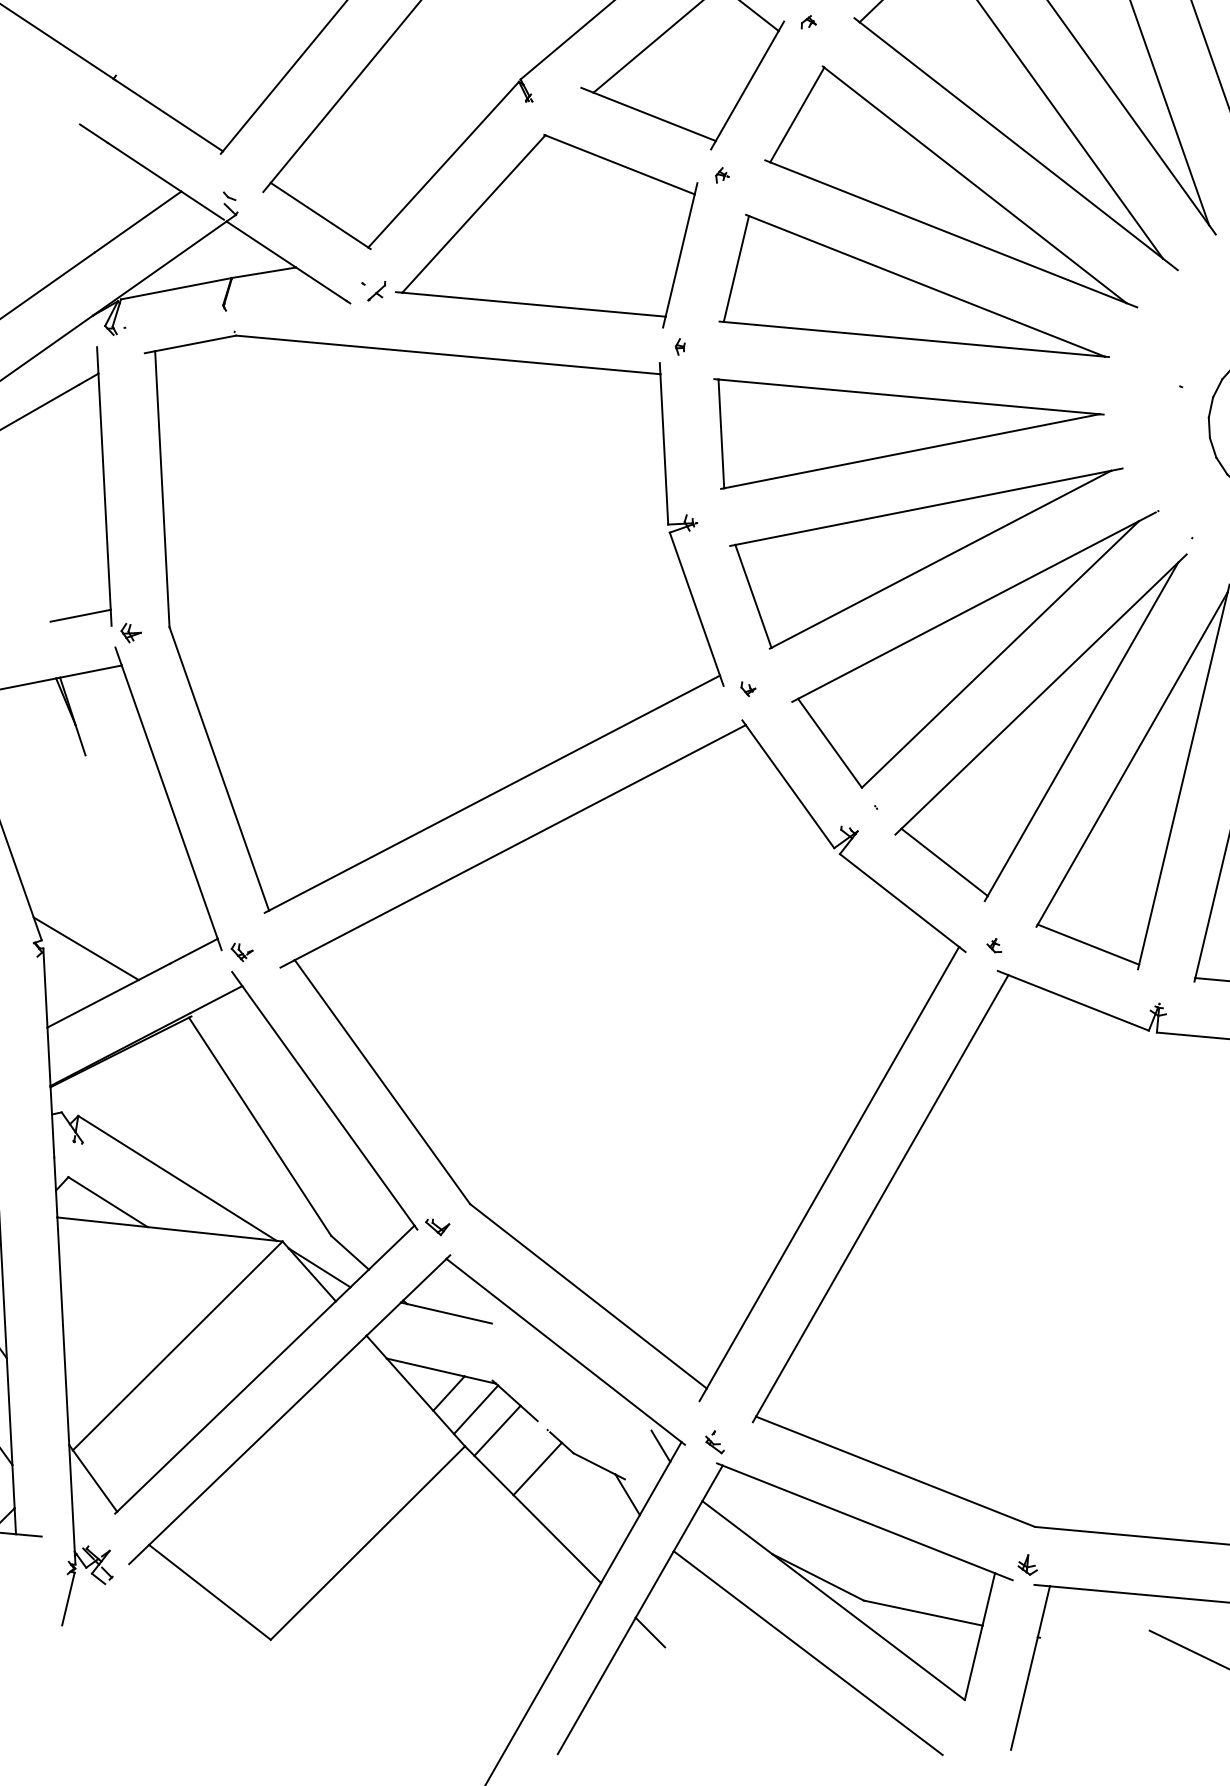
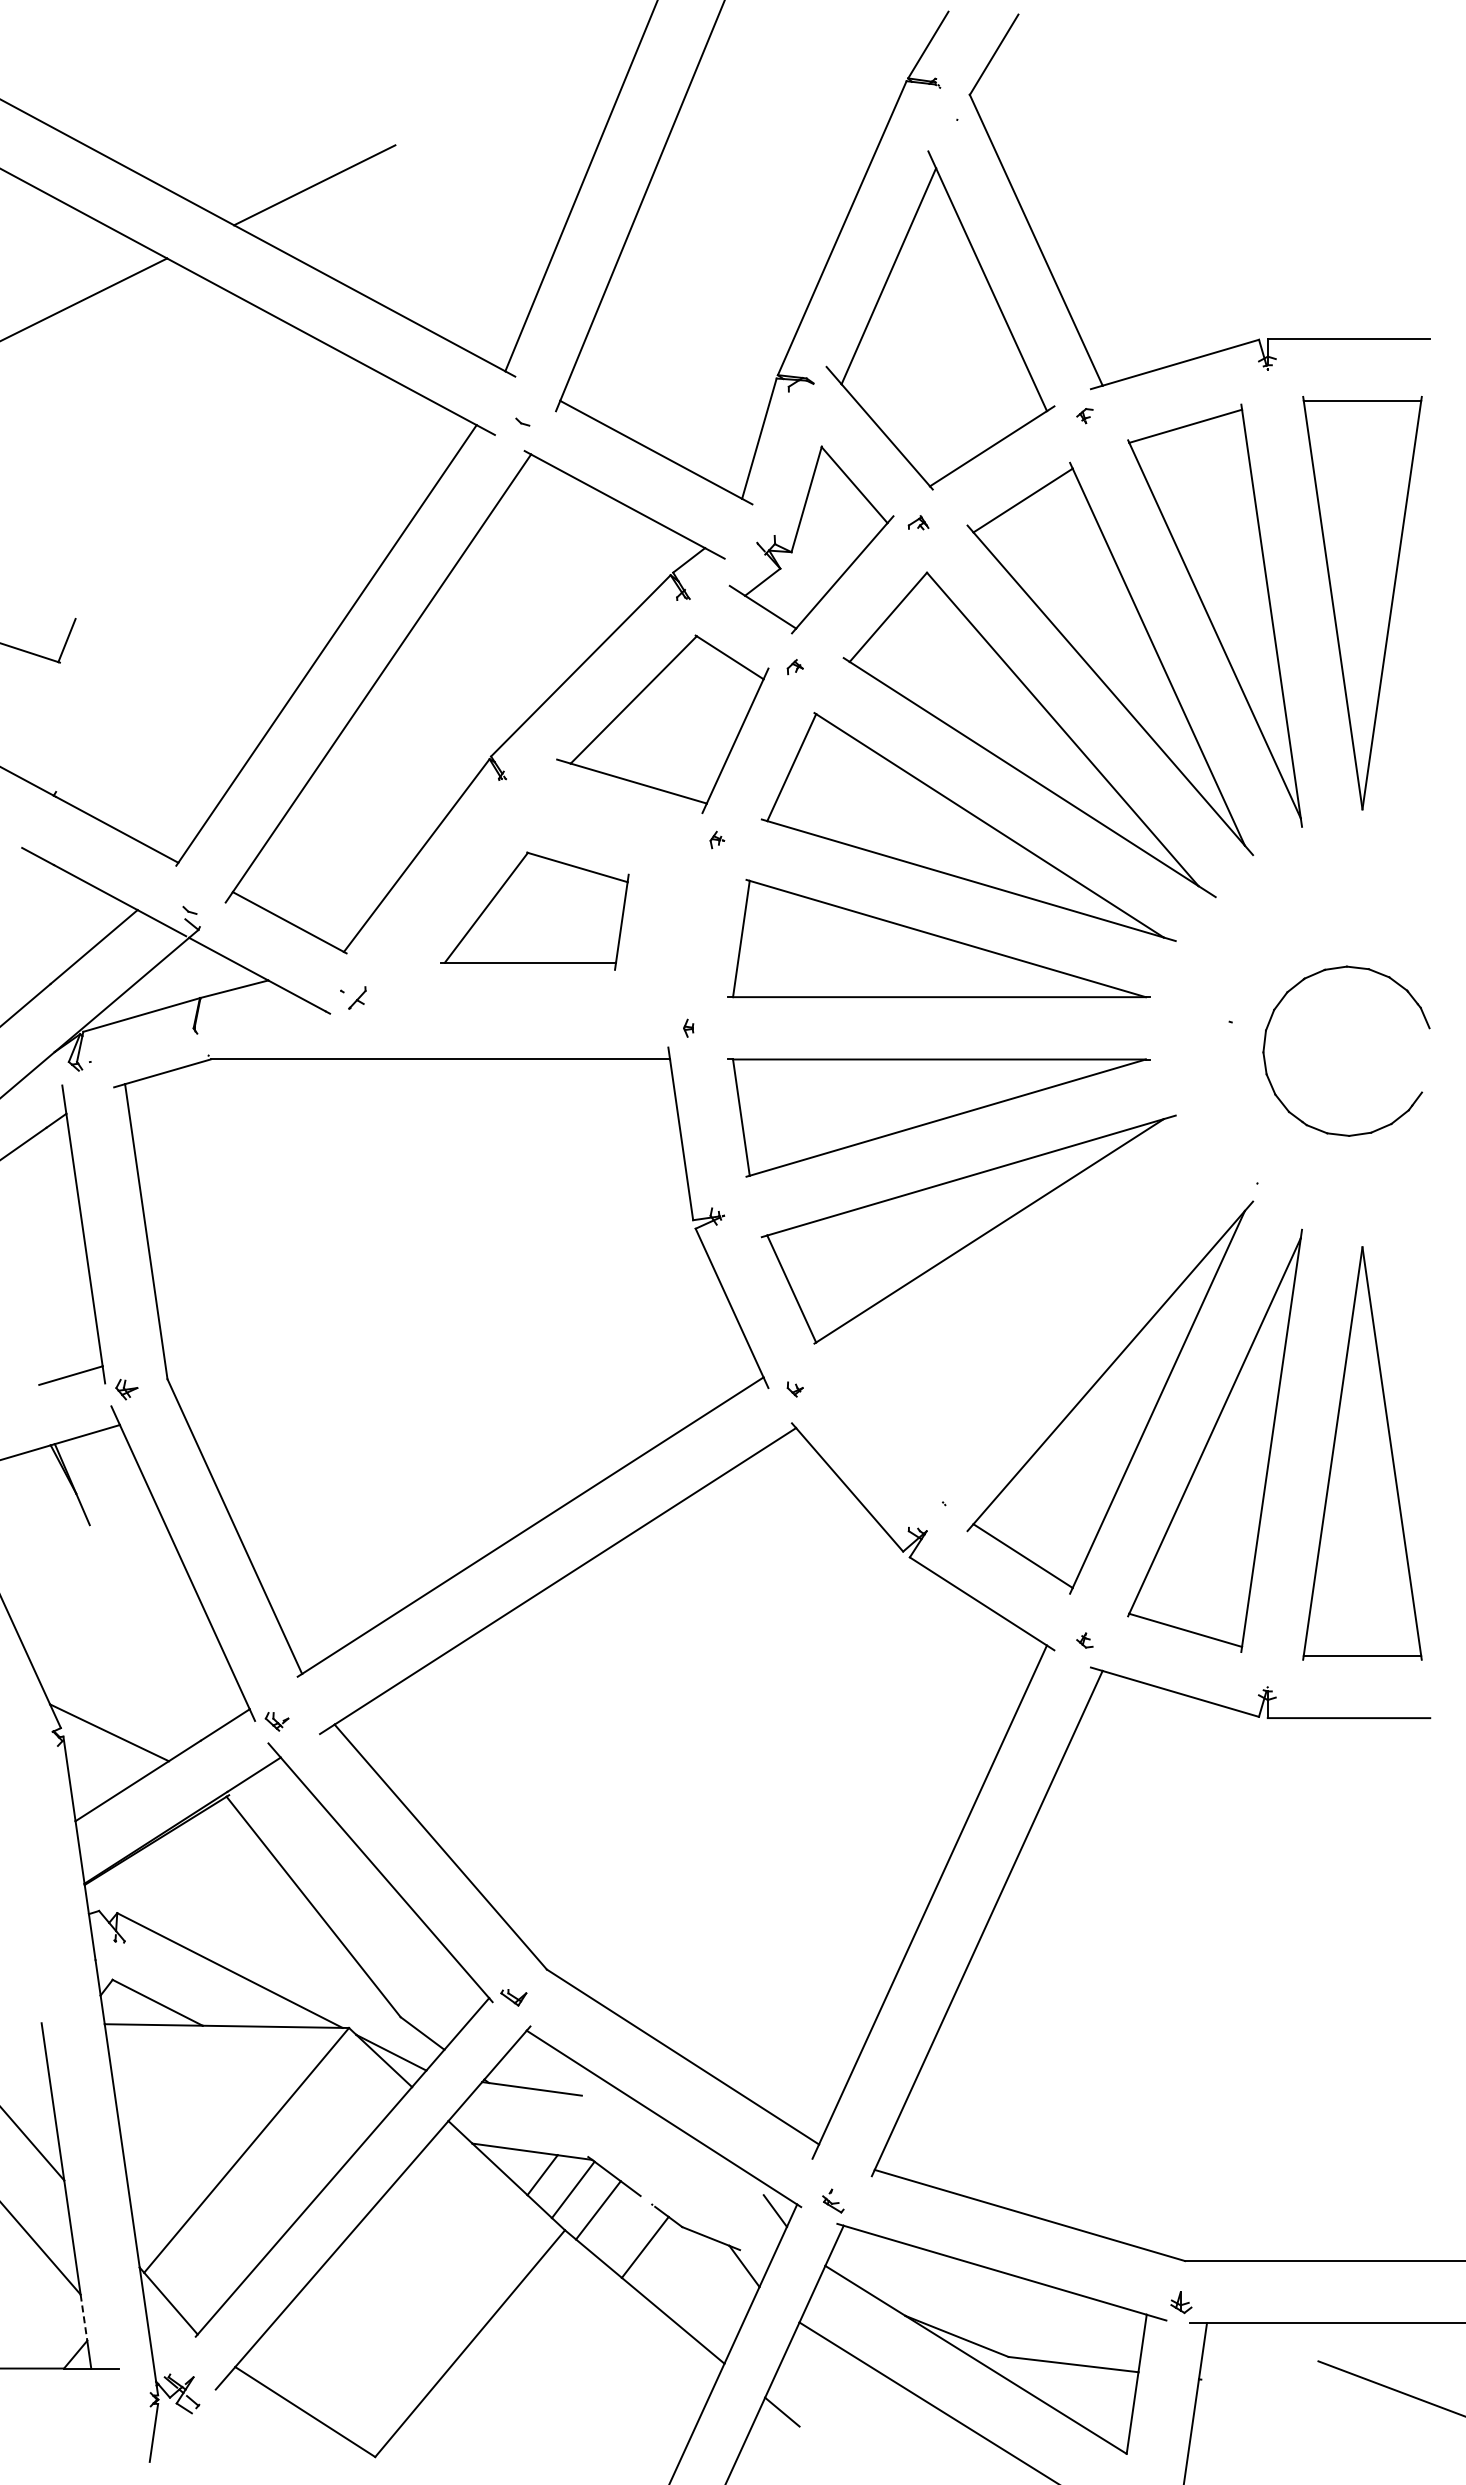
part: (547, 225) -> (534, 910), size x0.6
part: (971, 645) -> (1030, 1320), removed
line: (13, 1487) -> (84, 2318), solid -> dashed

